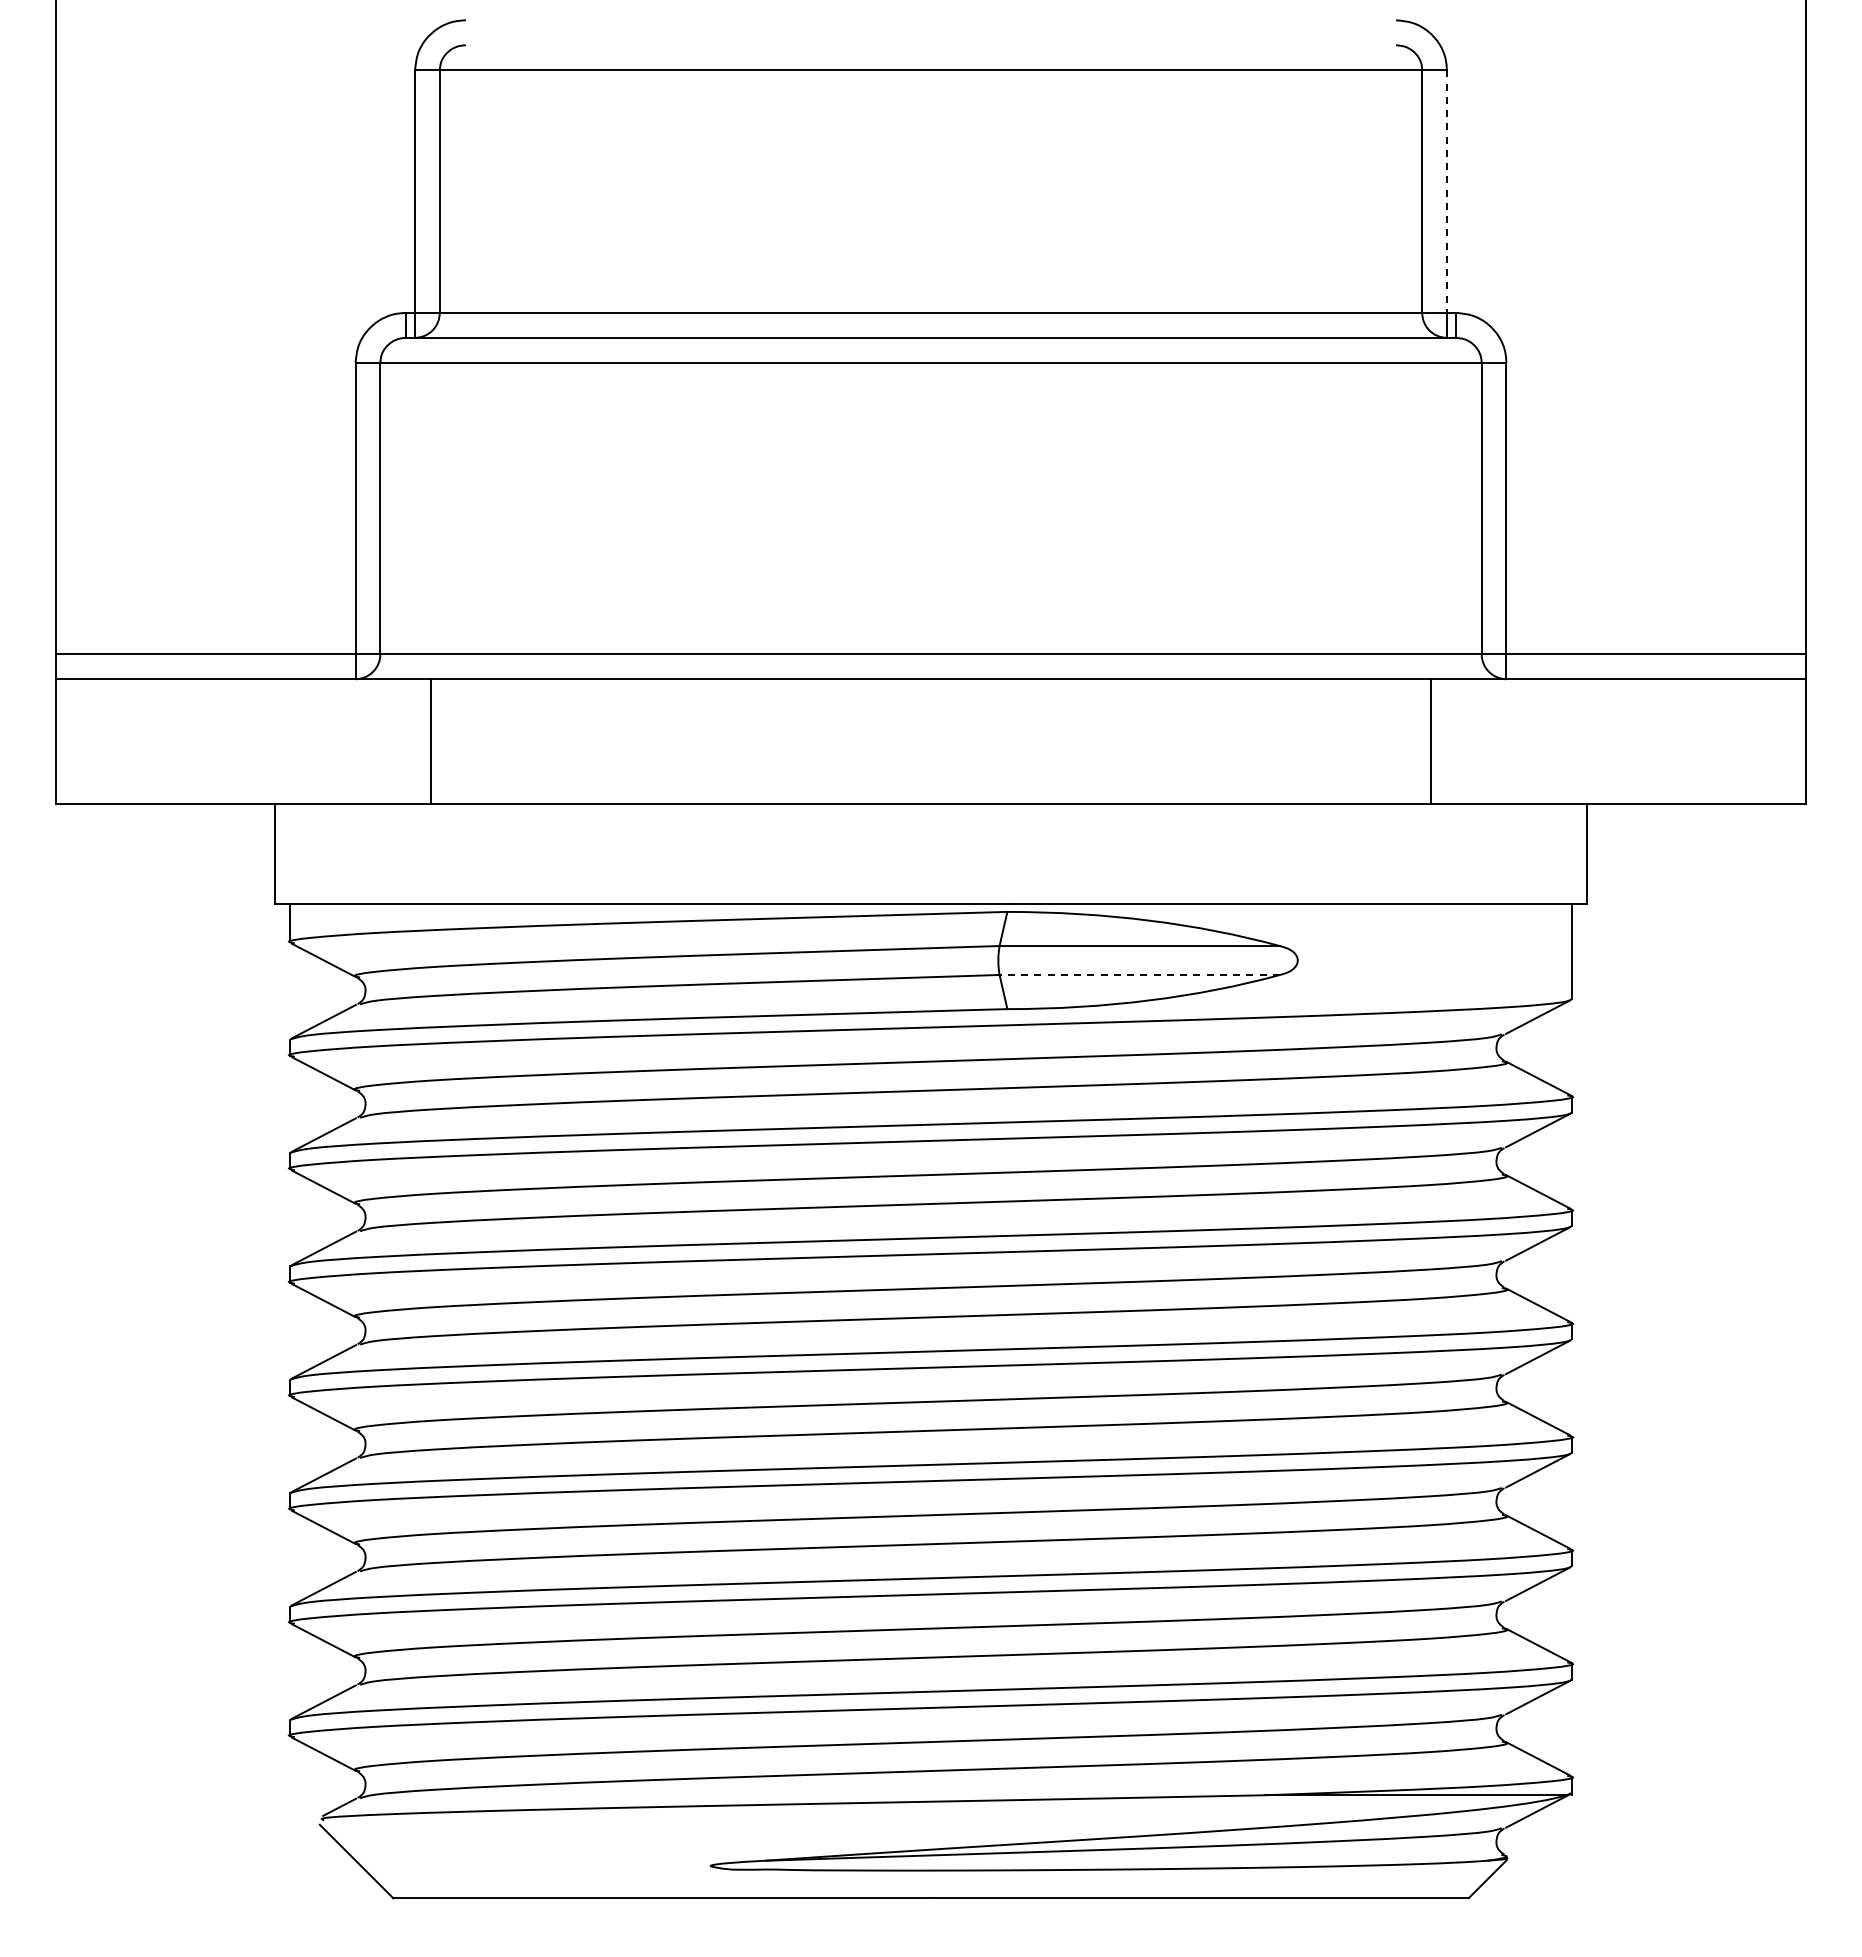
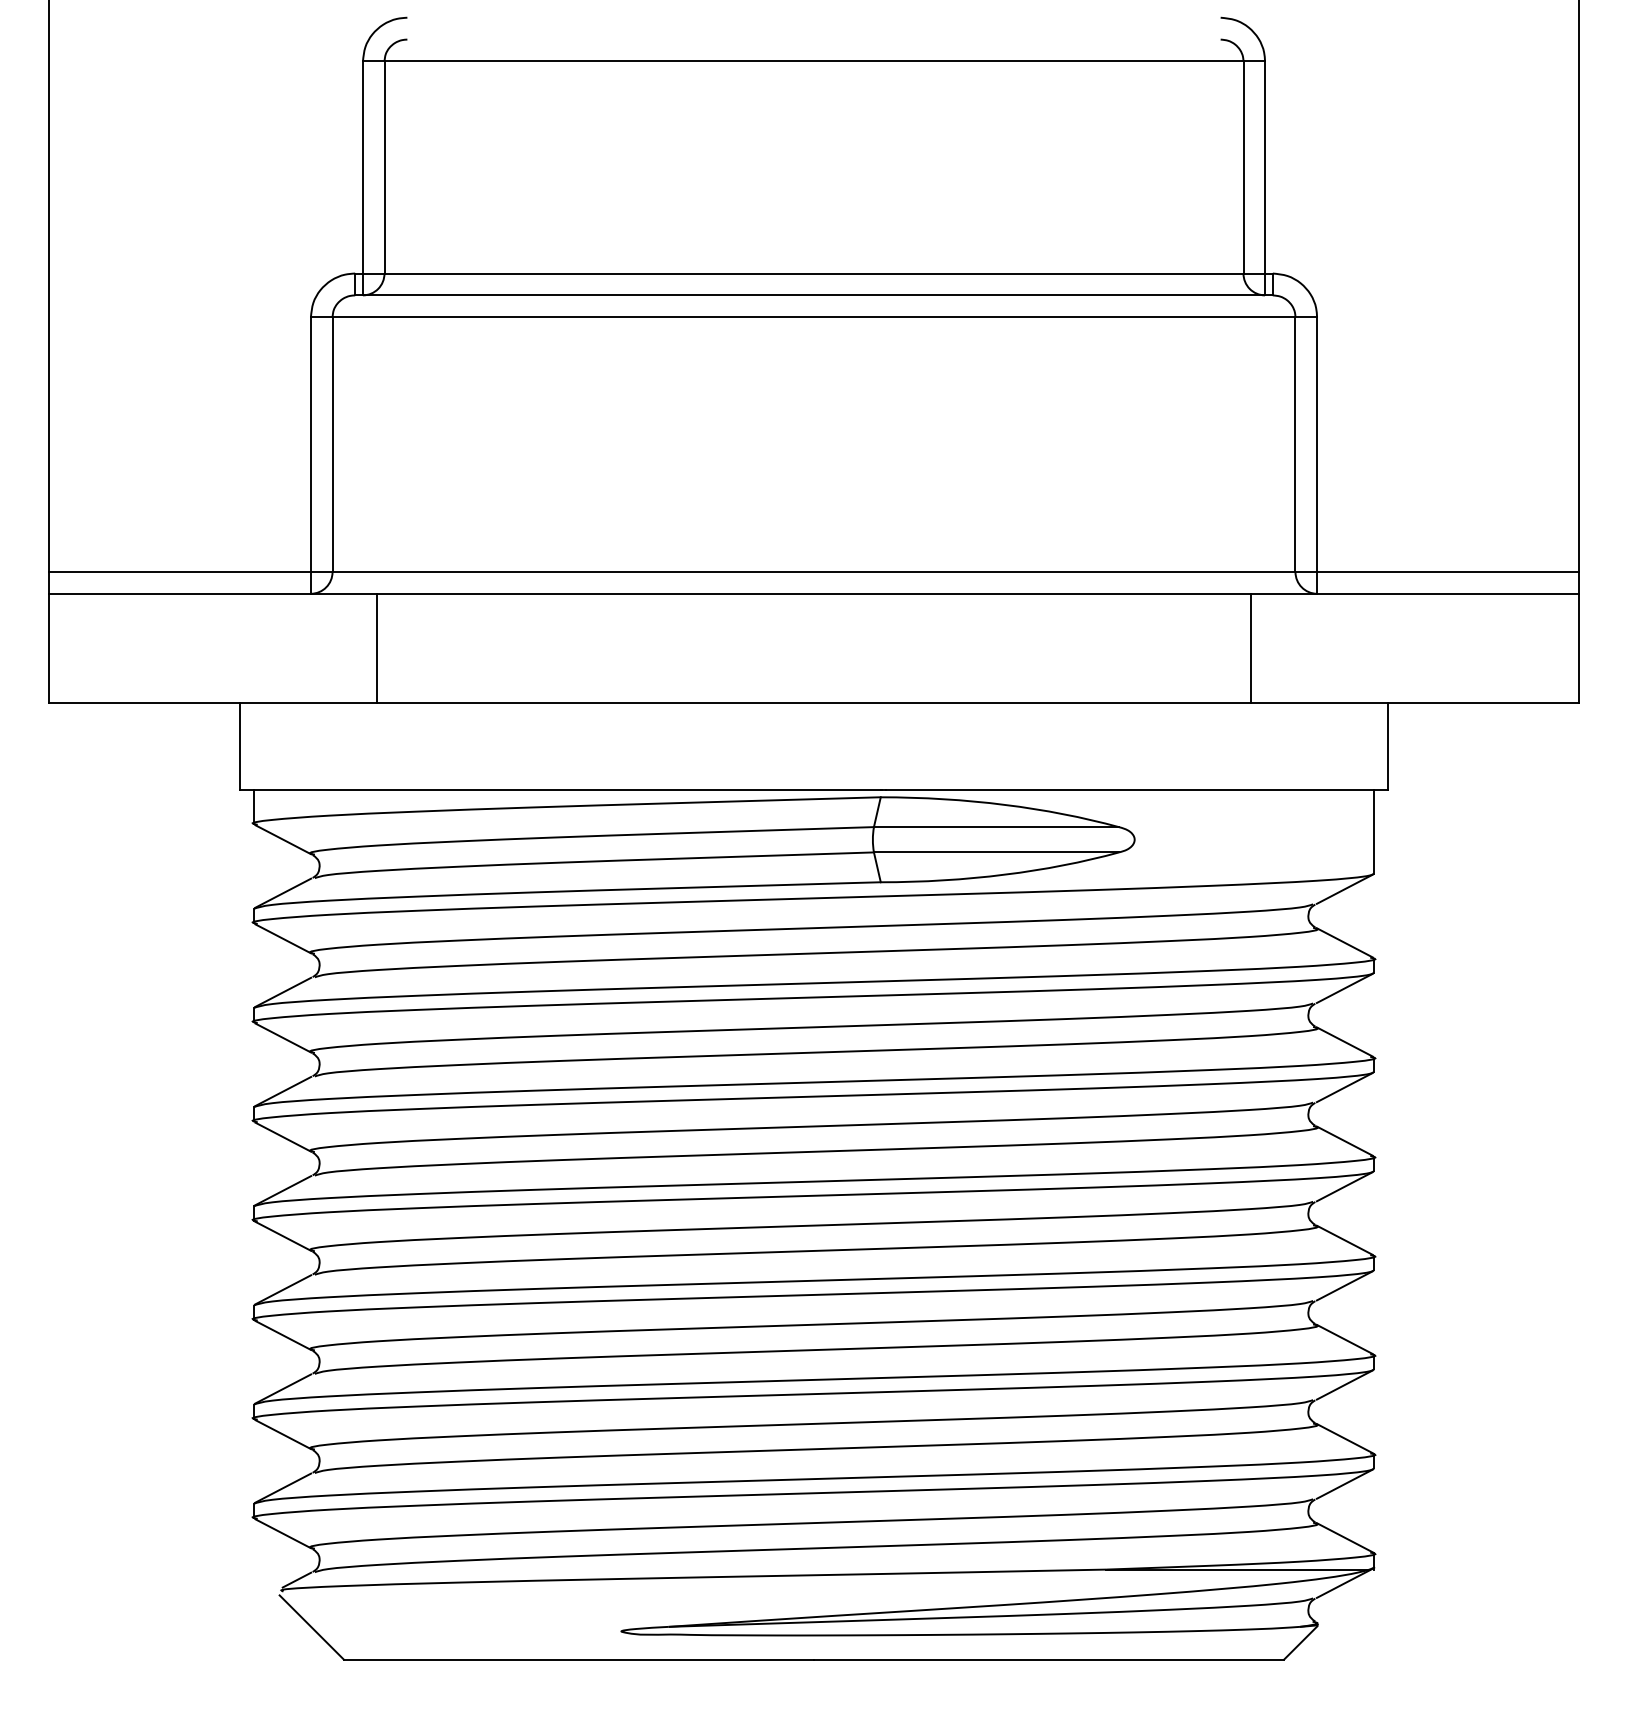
line: (1446, 192) -> (1264, 168), dashed -> solid
line: (1139, 974) -> (996, 852), dashed -> solid

